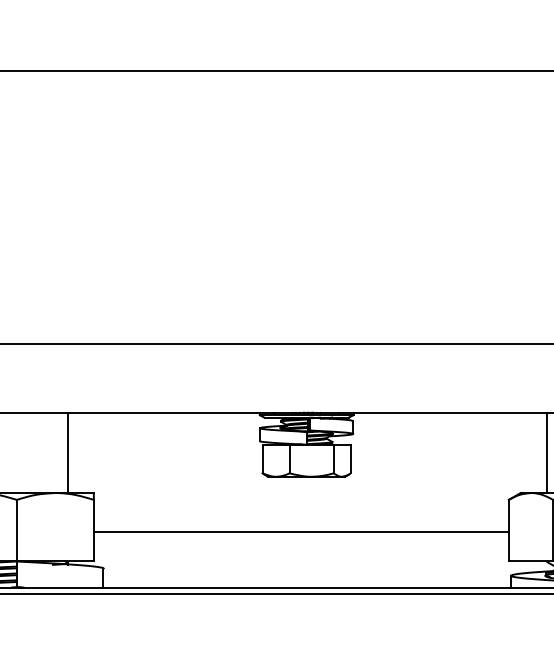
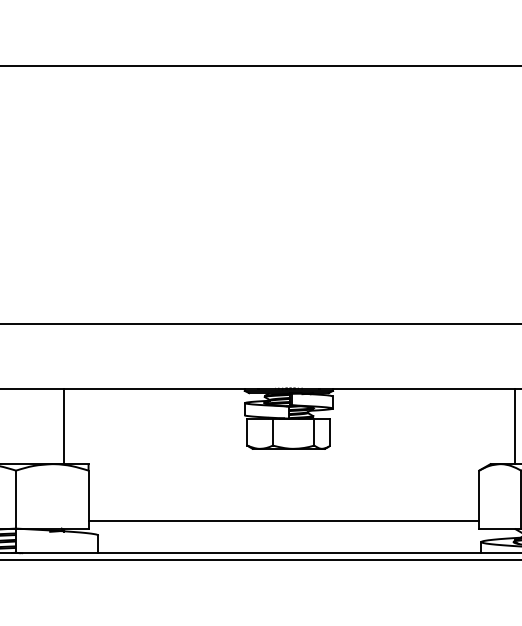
line: (300, 532) -> (283, 521), moved

